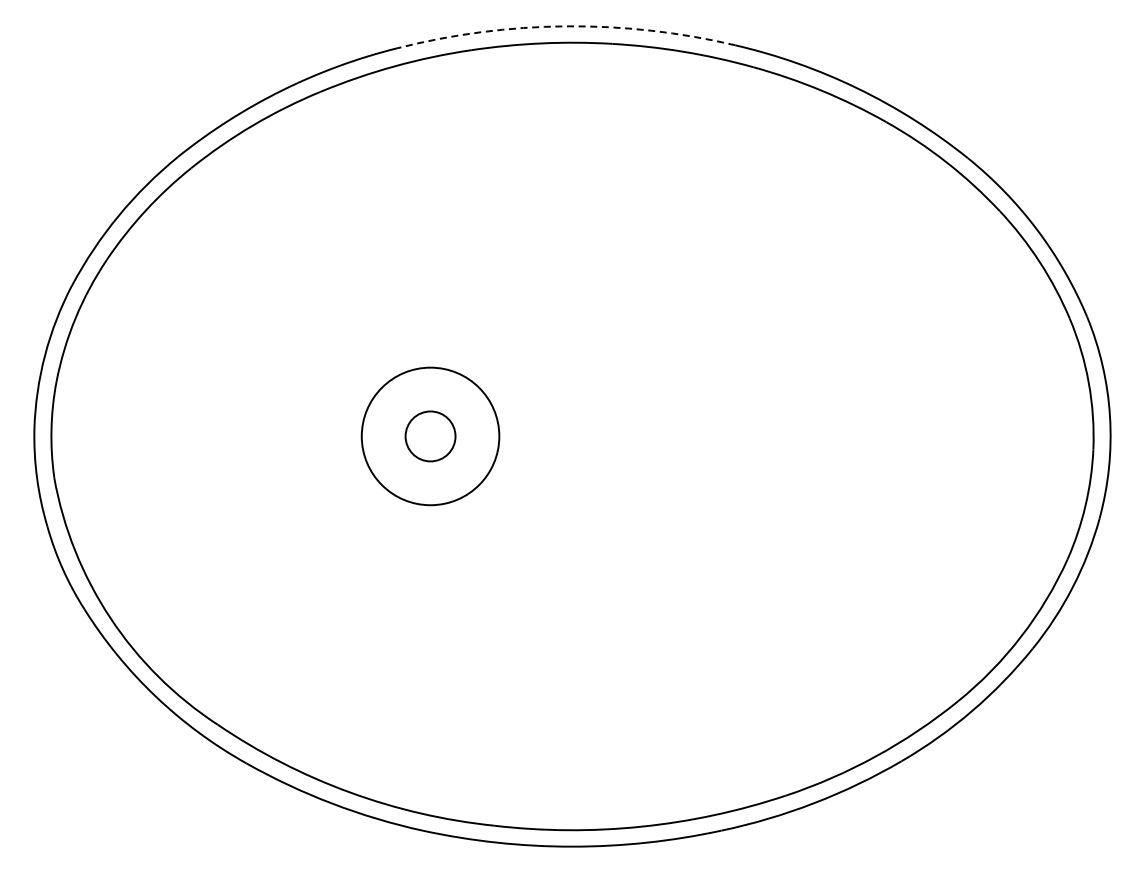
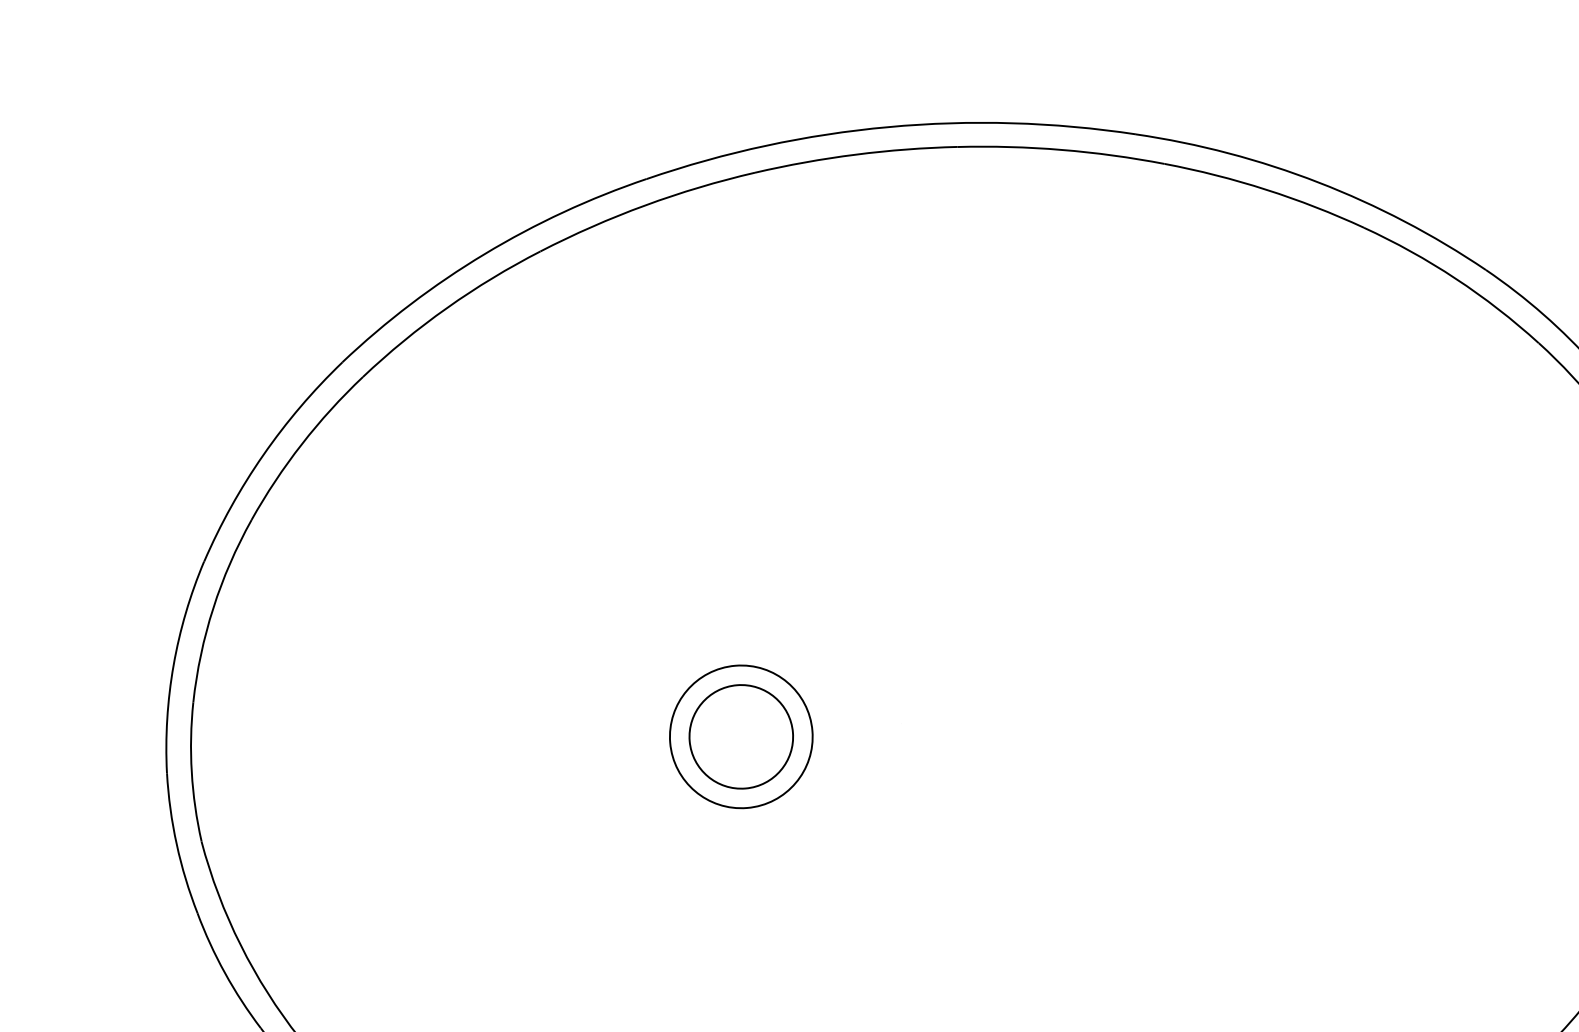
arc: (566, 26) -> (889, 127), dashed -> solid
circle: (430, 436) -> (741, 736), size x0.71
circle: (430, 436) -> (741, 736), size x1.43

